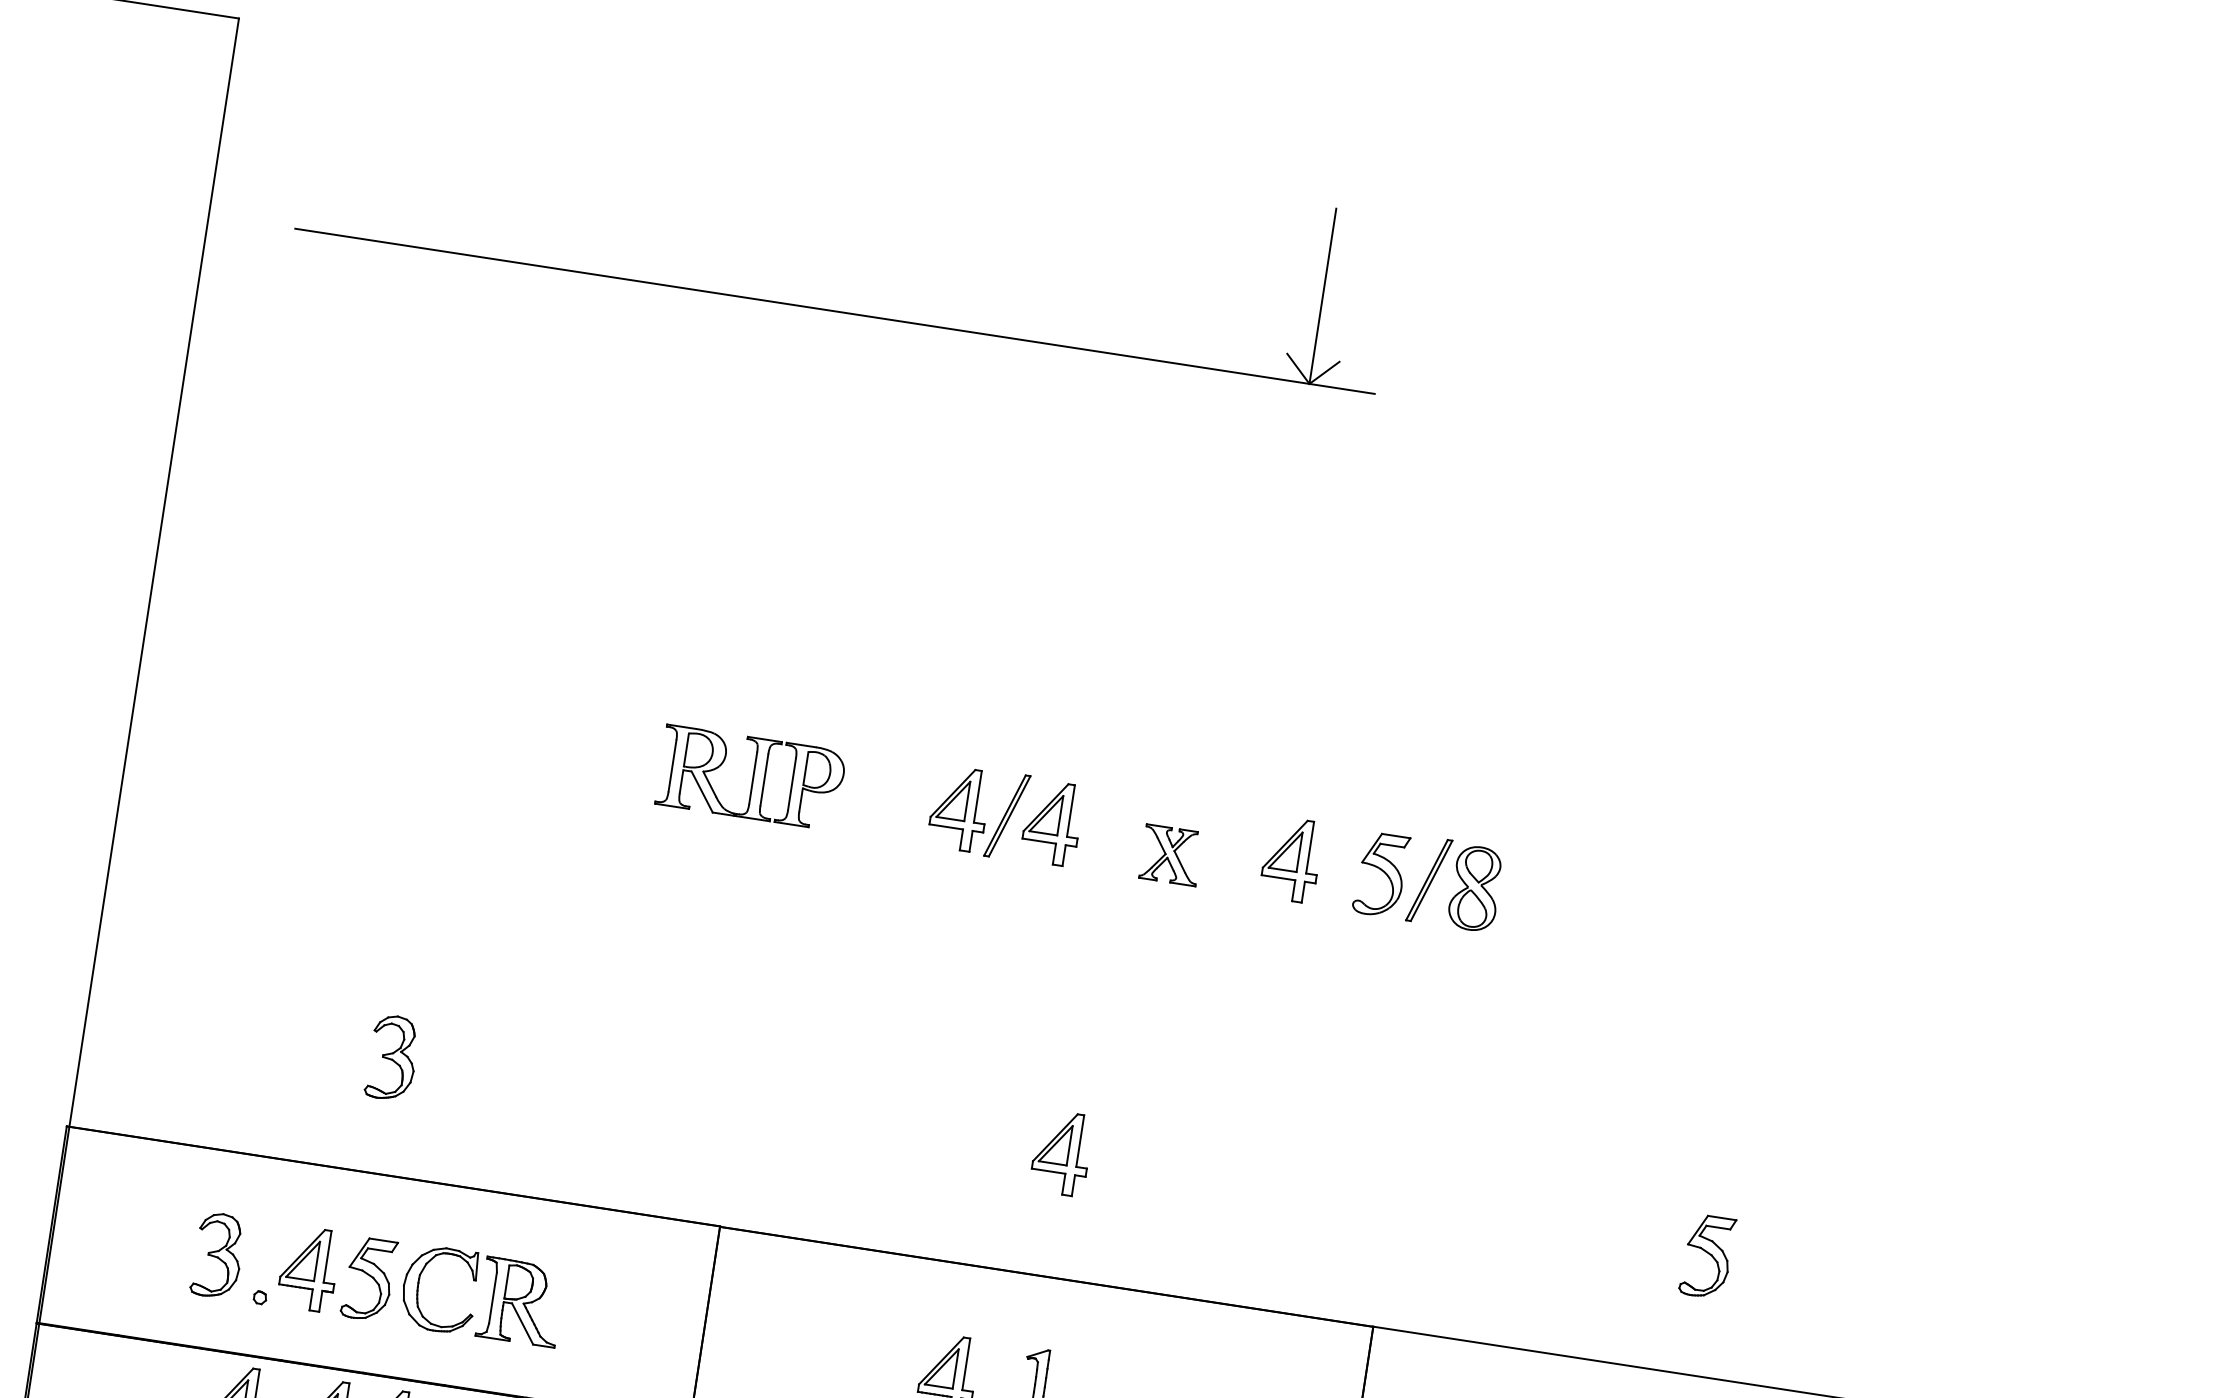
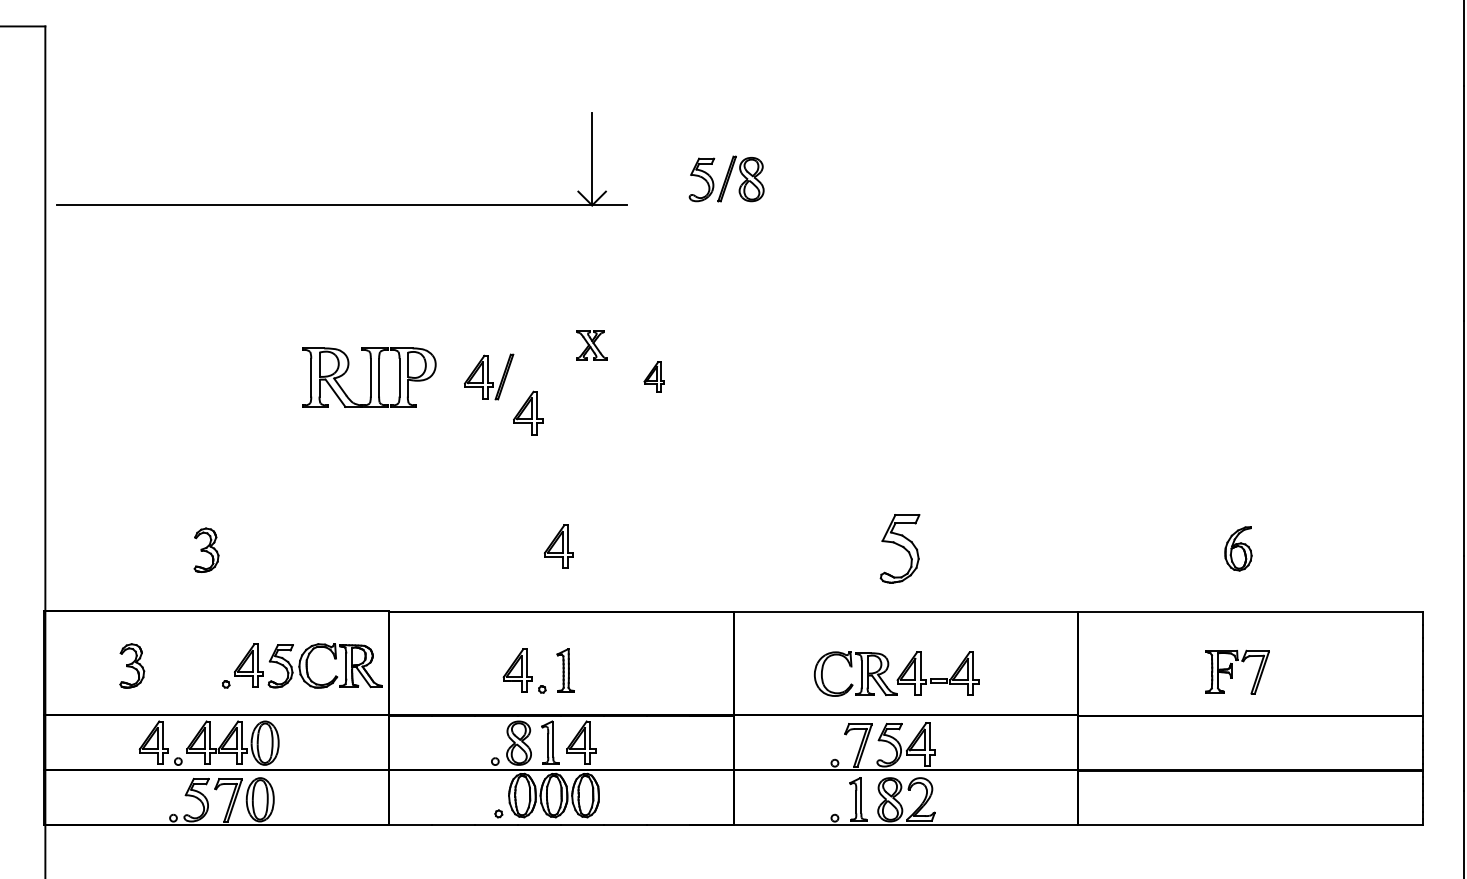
part: (834, 309) -> (341, 204), moved
part: (751, 777) -> (369, 377), size x1.4
part: (1052, 821) -> (528, 412), moved
part: (1170, 855) -> (591, 345), moved
part: (1291, 858) -> (654, 376), size x0.7
part: (1428, 879) -> (726, 178), moved
part: (1707, 1257) -> (900, 549), size x1.6
part: (410, 1284) -> (302, 665), moved

